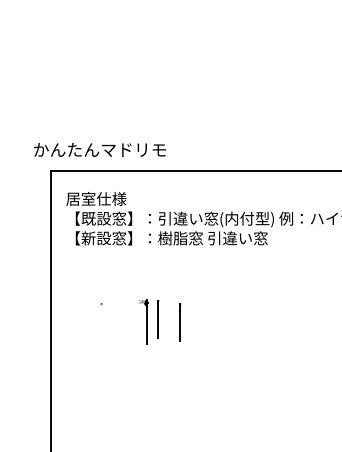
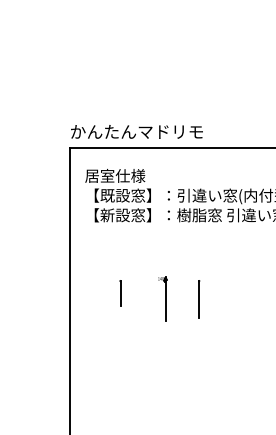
text: (99, 149) -> (136, 131), moved
line: (101, 315) -> (120, 292), added
line: (158, 319) -> (177, 296), removed

